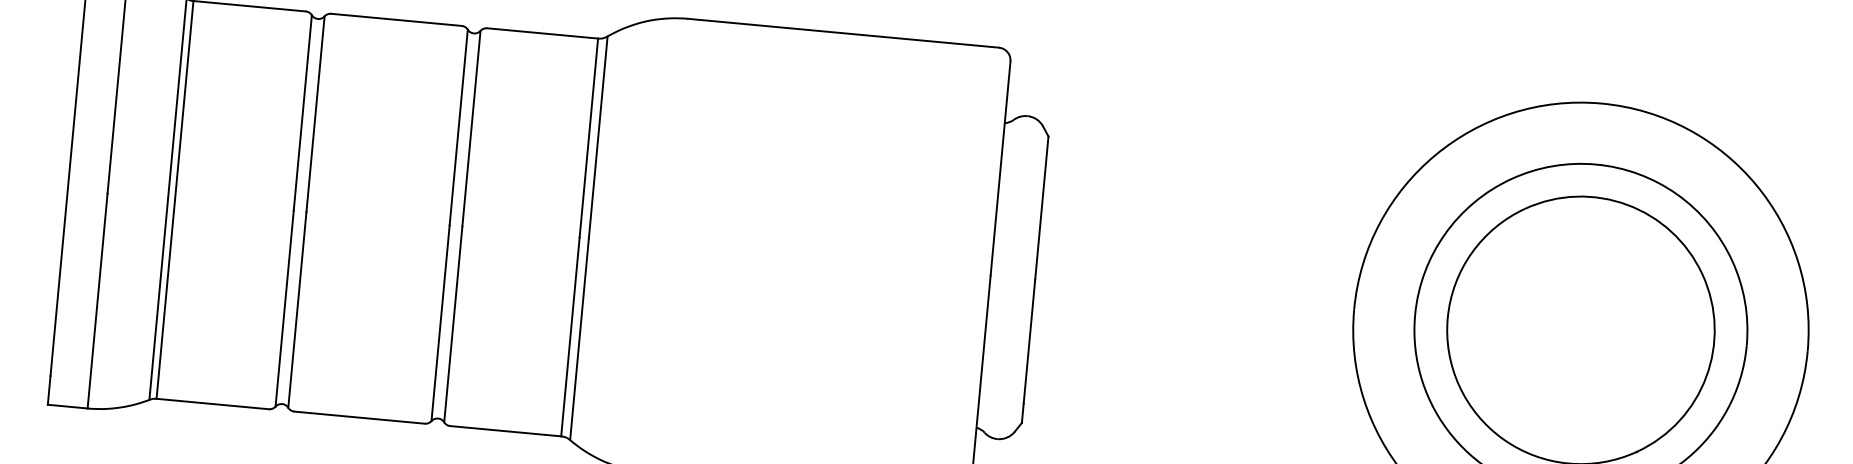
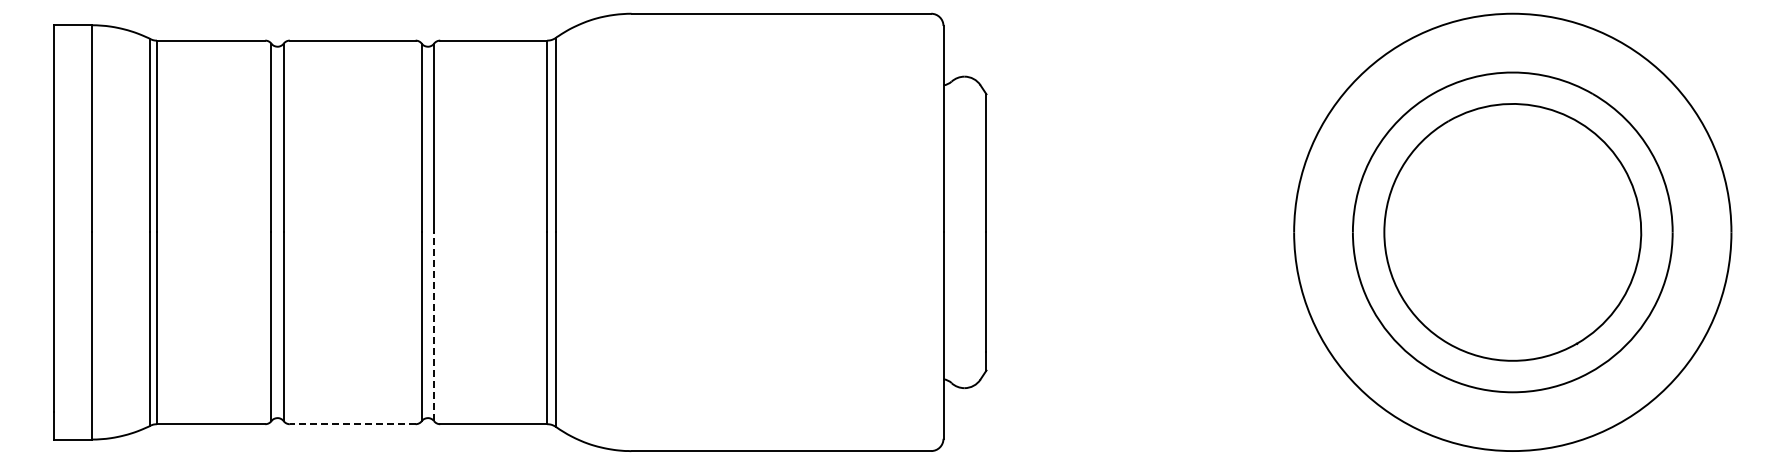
line: (453, 324) -> (434, 326), solid -> dashed
line: (359, 417) -> (352, 424), solid -> dashed

